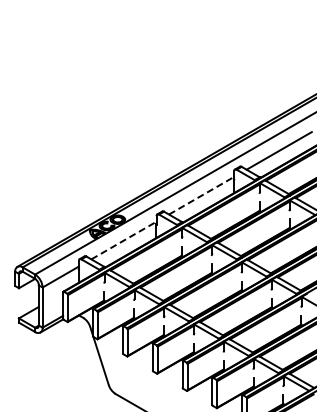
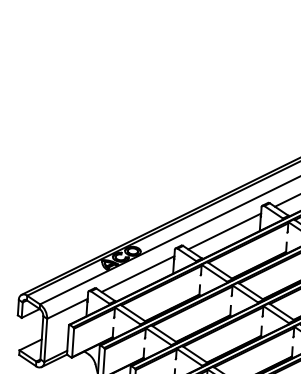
line: (201, 195) -> (224, 231), dashed -> solid
line: (123, 240) -> (137, 274), dashed -> solid

